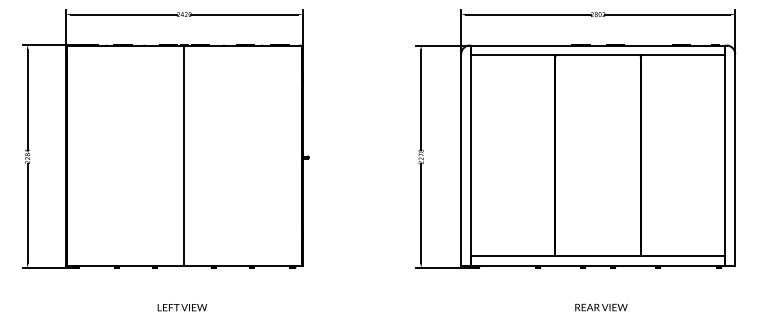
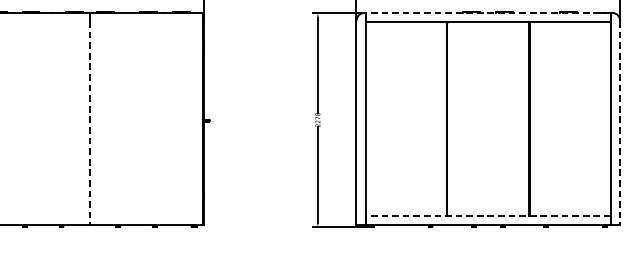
line: (597, 45) -> (487, 12), solid -> dashed
line: (184, 160) -> (90, 123), solid -> dashed
line: (735, 160) -> (620, 123), solid -> dashed
line: (597, 256) -> (487, 215), solid -> dashed

